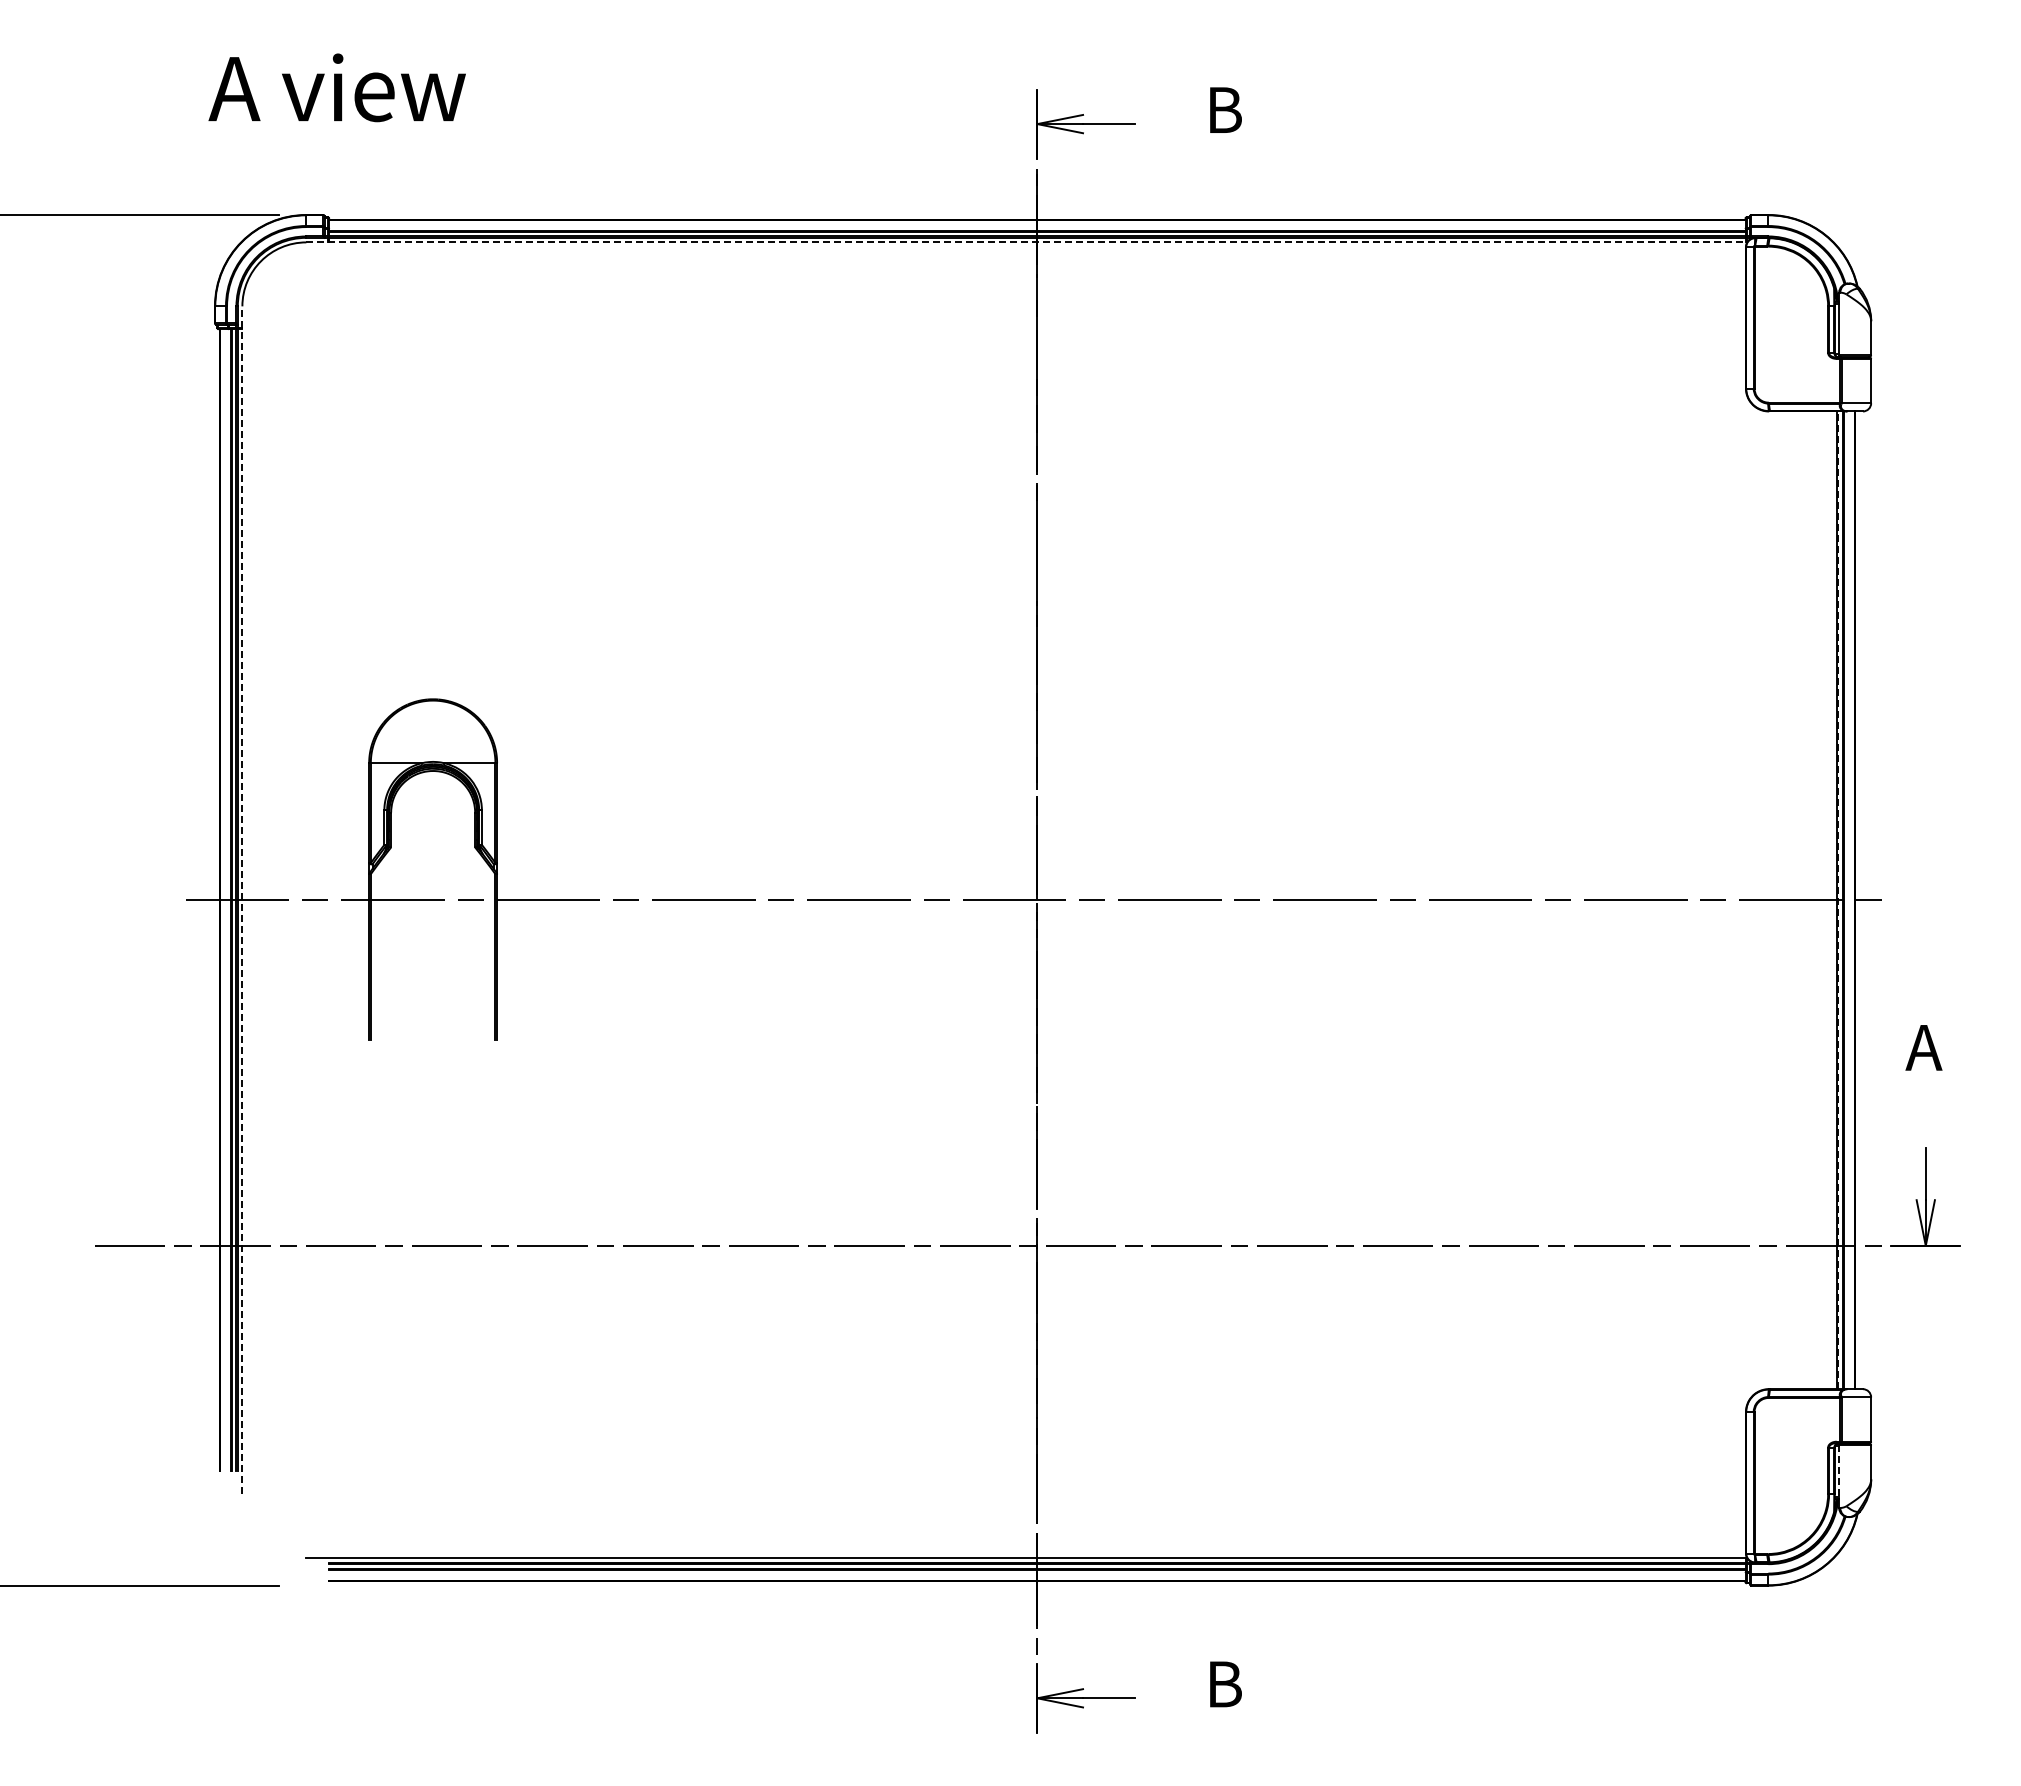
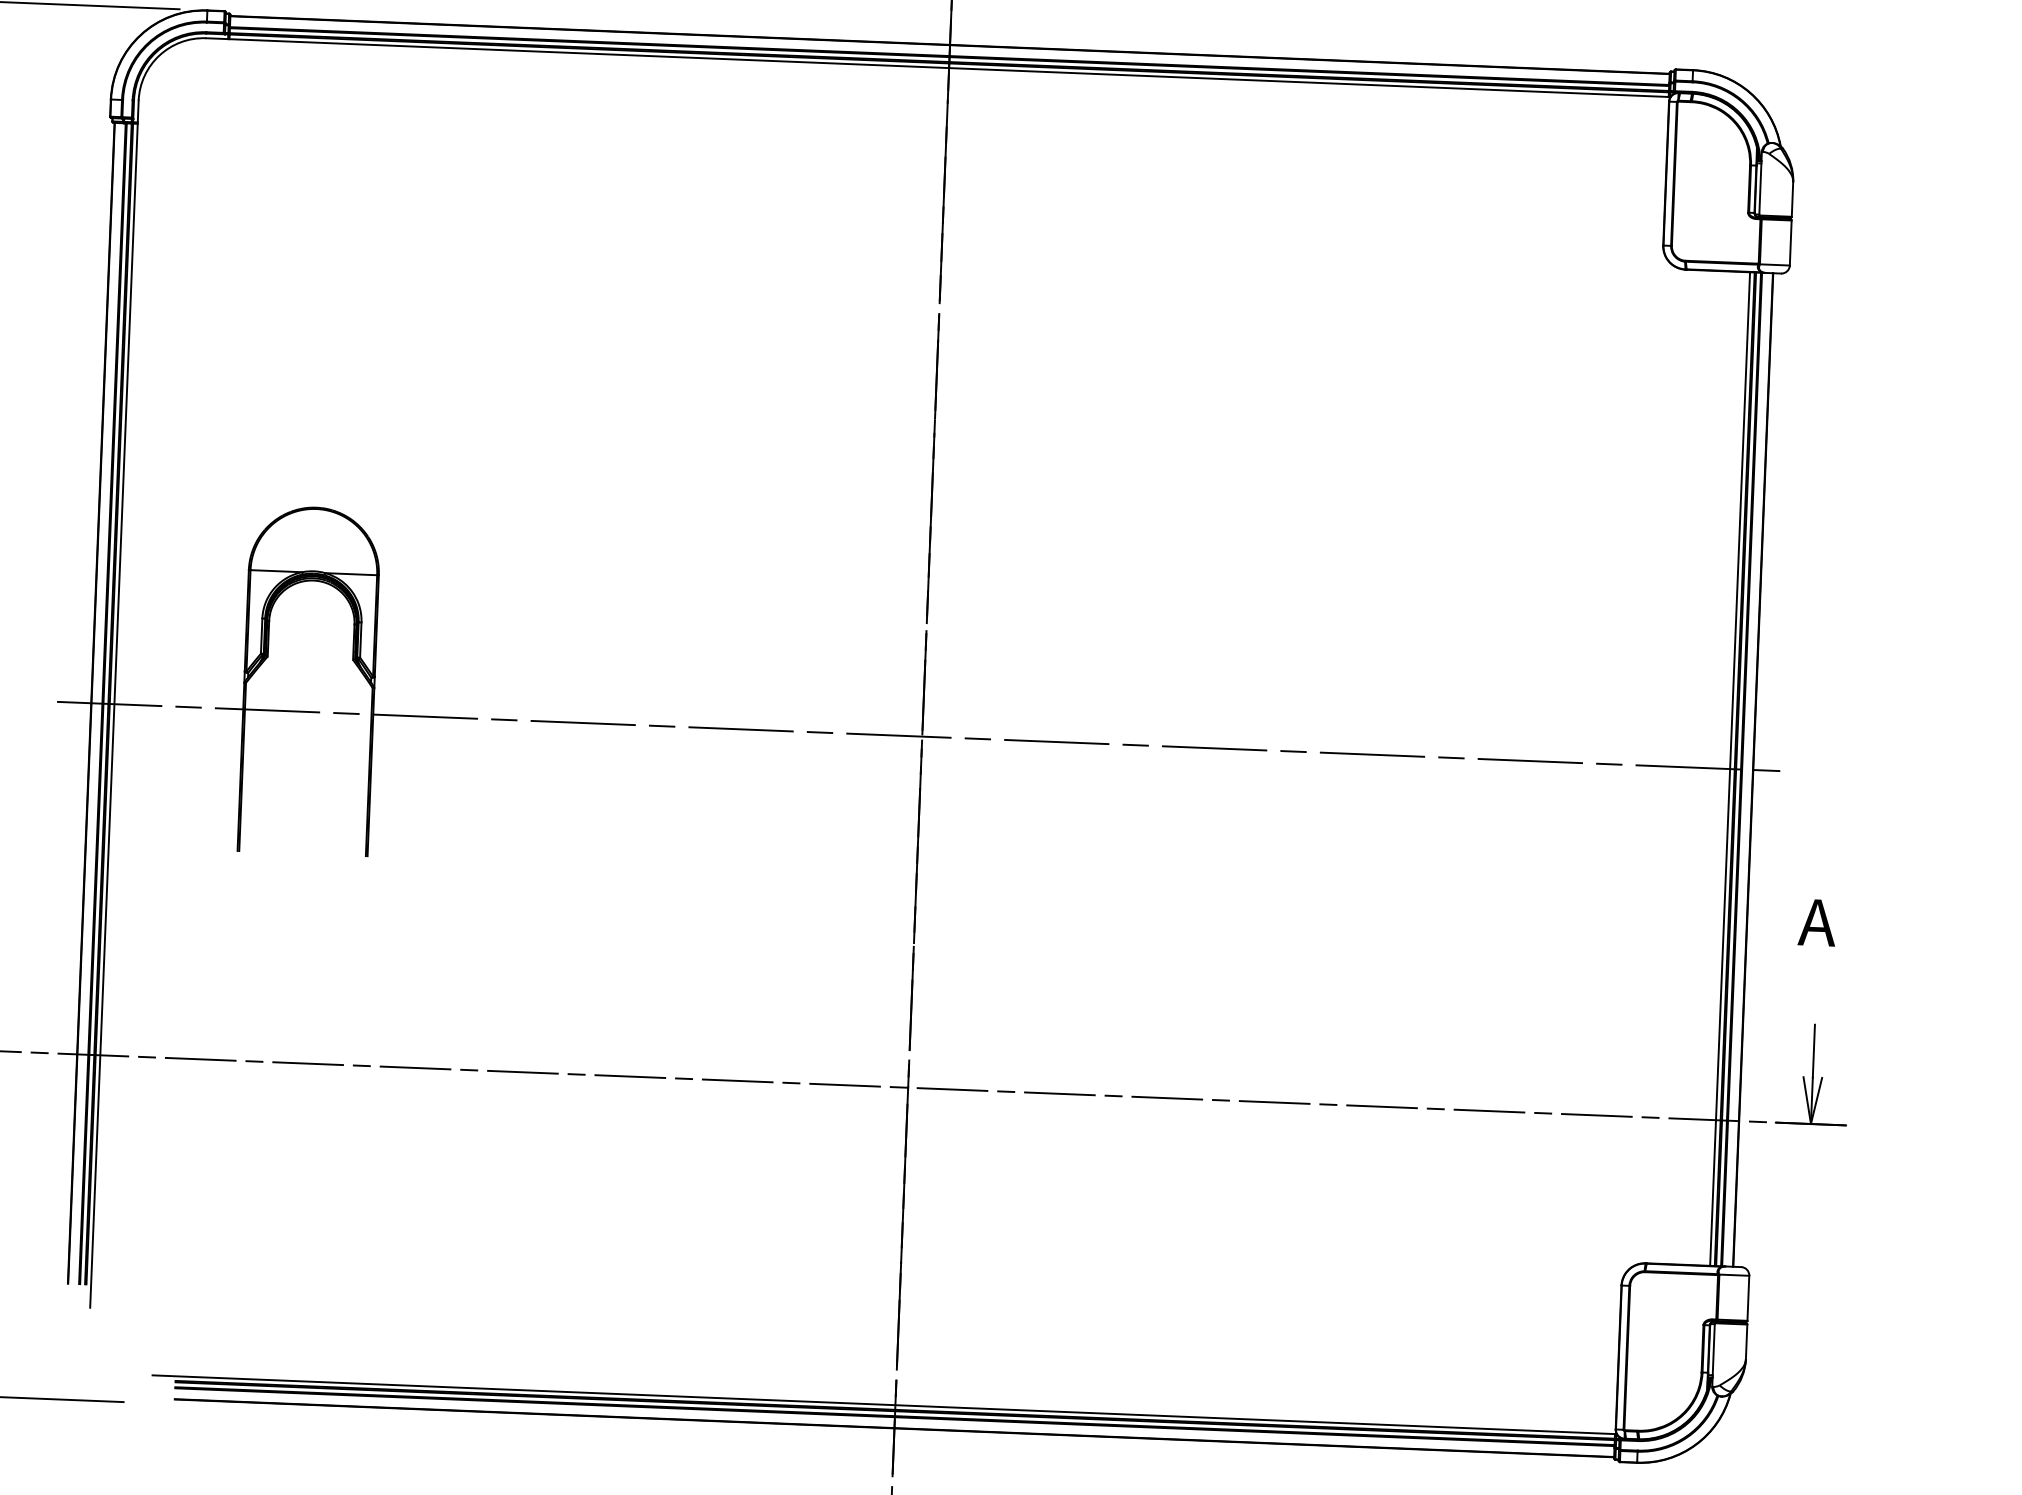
line: (1027, 242) -> (939, 67), dashed -> solid
line: (242, 900) -> (114, 704), dashed -> solid
line: (1832, 900) -> (1730, 769), added
line: (1838, 900) -> (1736, 769), dashed -> solid
line: (1839, 1472) -> (1714, 1350), dashed -> solid

